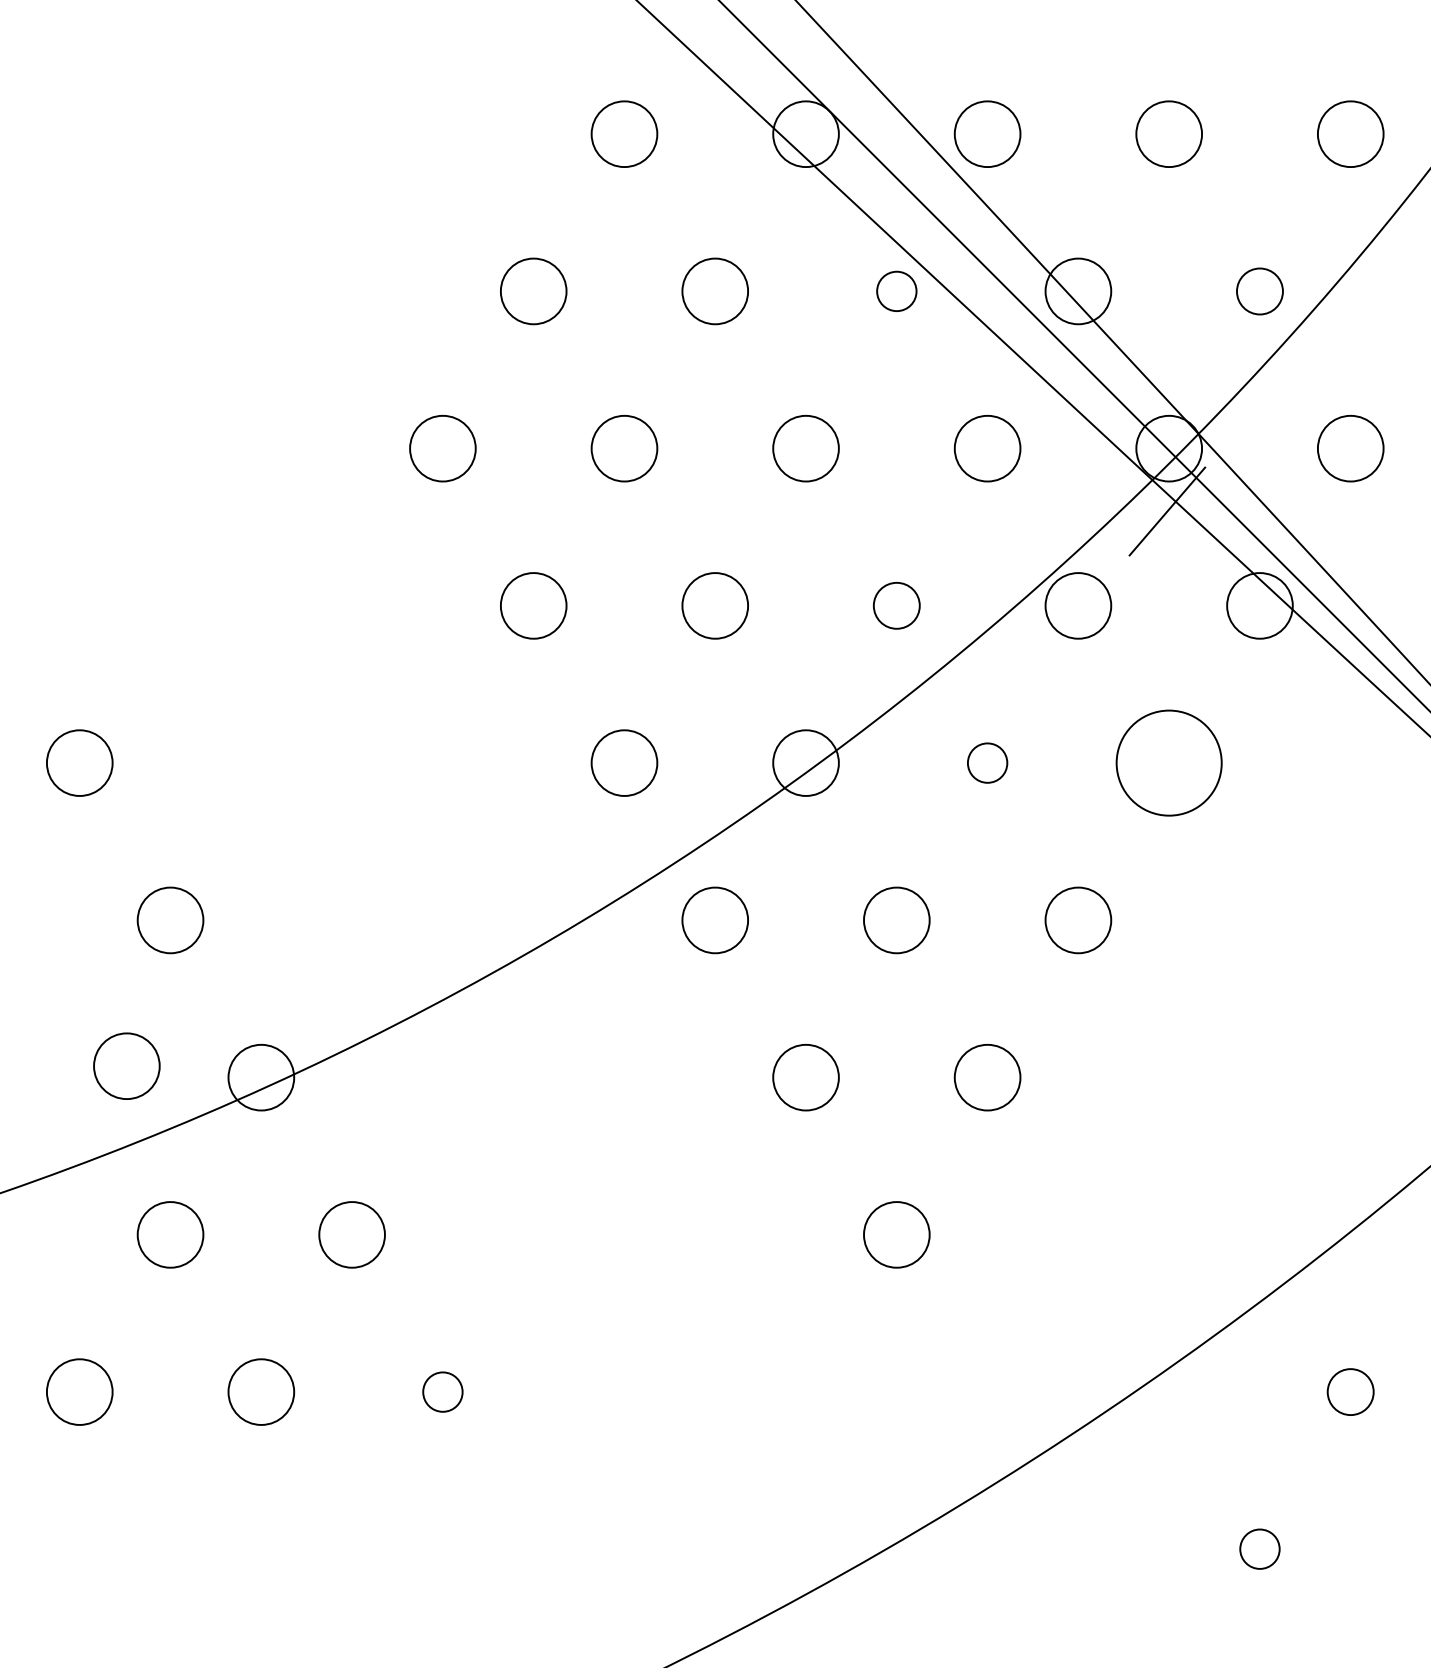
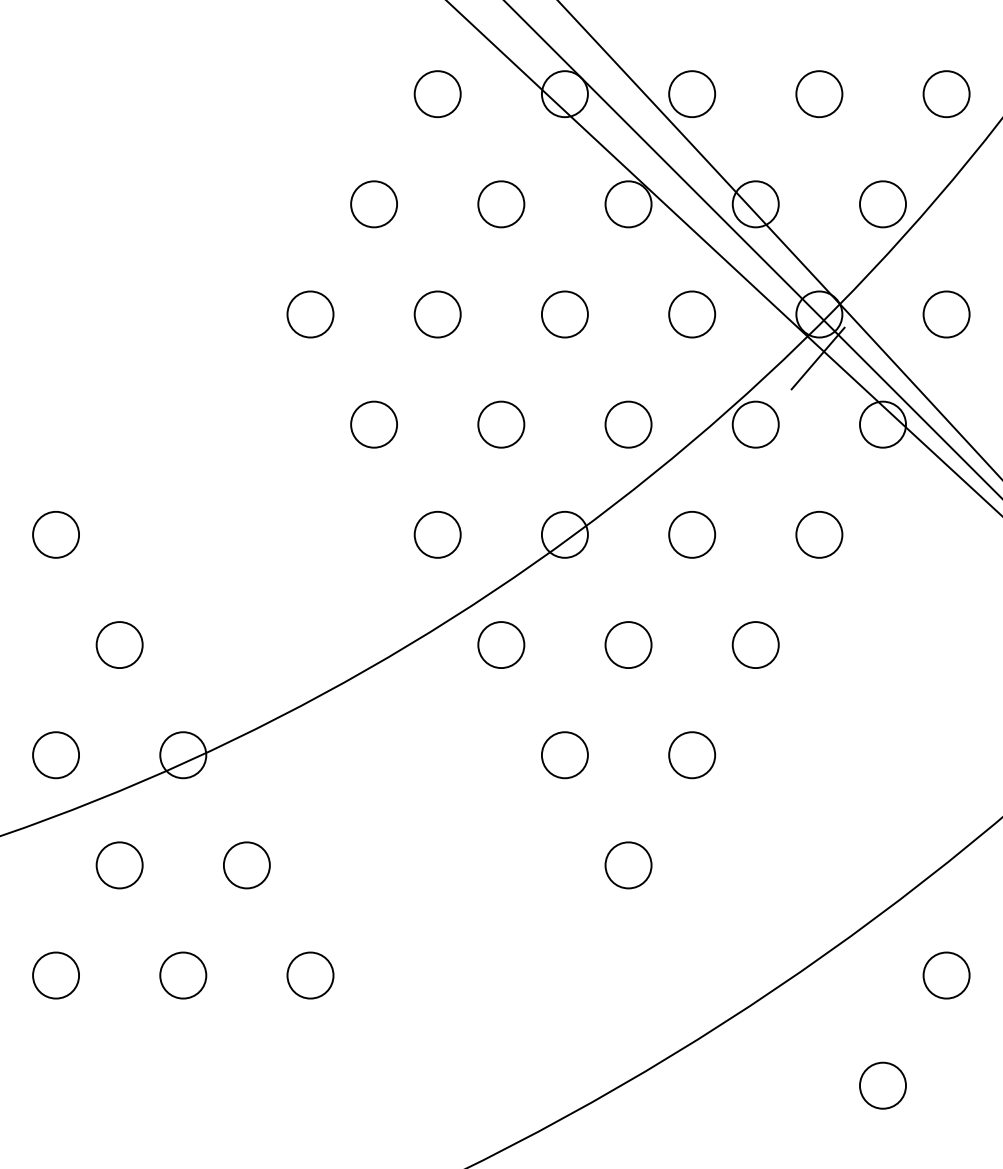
circle: (896, 291) -> (628, 204), size x1.67
circle: (1259, 291) -> (882, 204), size x1.43
circle: (896, 605) -> (628, 424), size x1.43
circle: (988, 762) -> (692, 534), size x1.67
circle: (1169, 762) -> (819, 534), size x0.62
circle: (126, 1066) -> (55, 755), moved
circle: (442, 1392) -> (310, 975), size x1.67
circle: (1350, 1392) -> (946, 975), size x1.43
circle: (1259, 1549) -> (882, 1085), size x1.67

